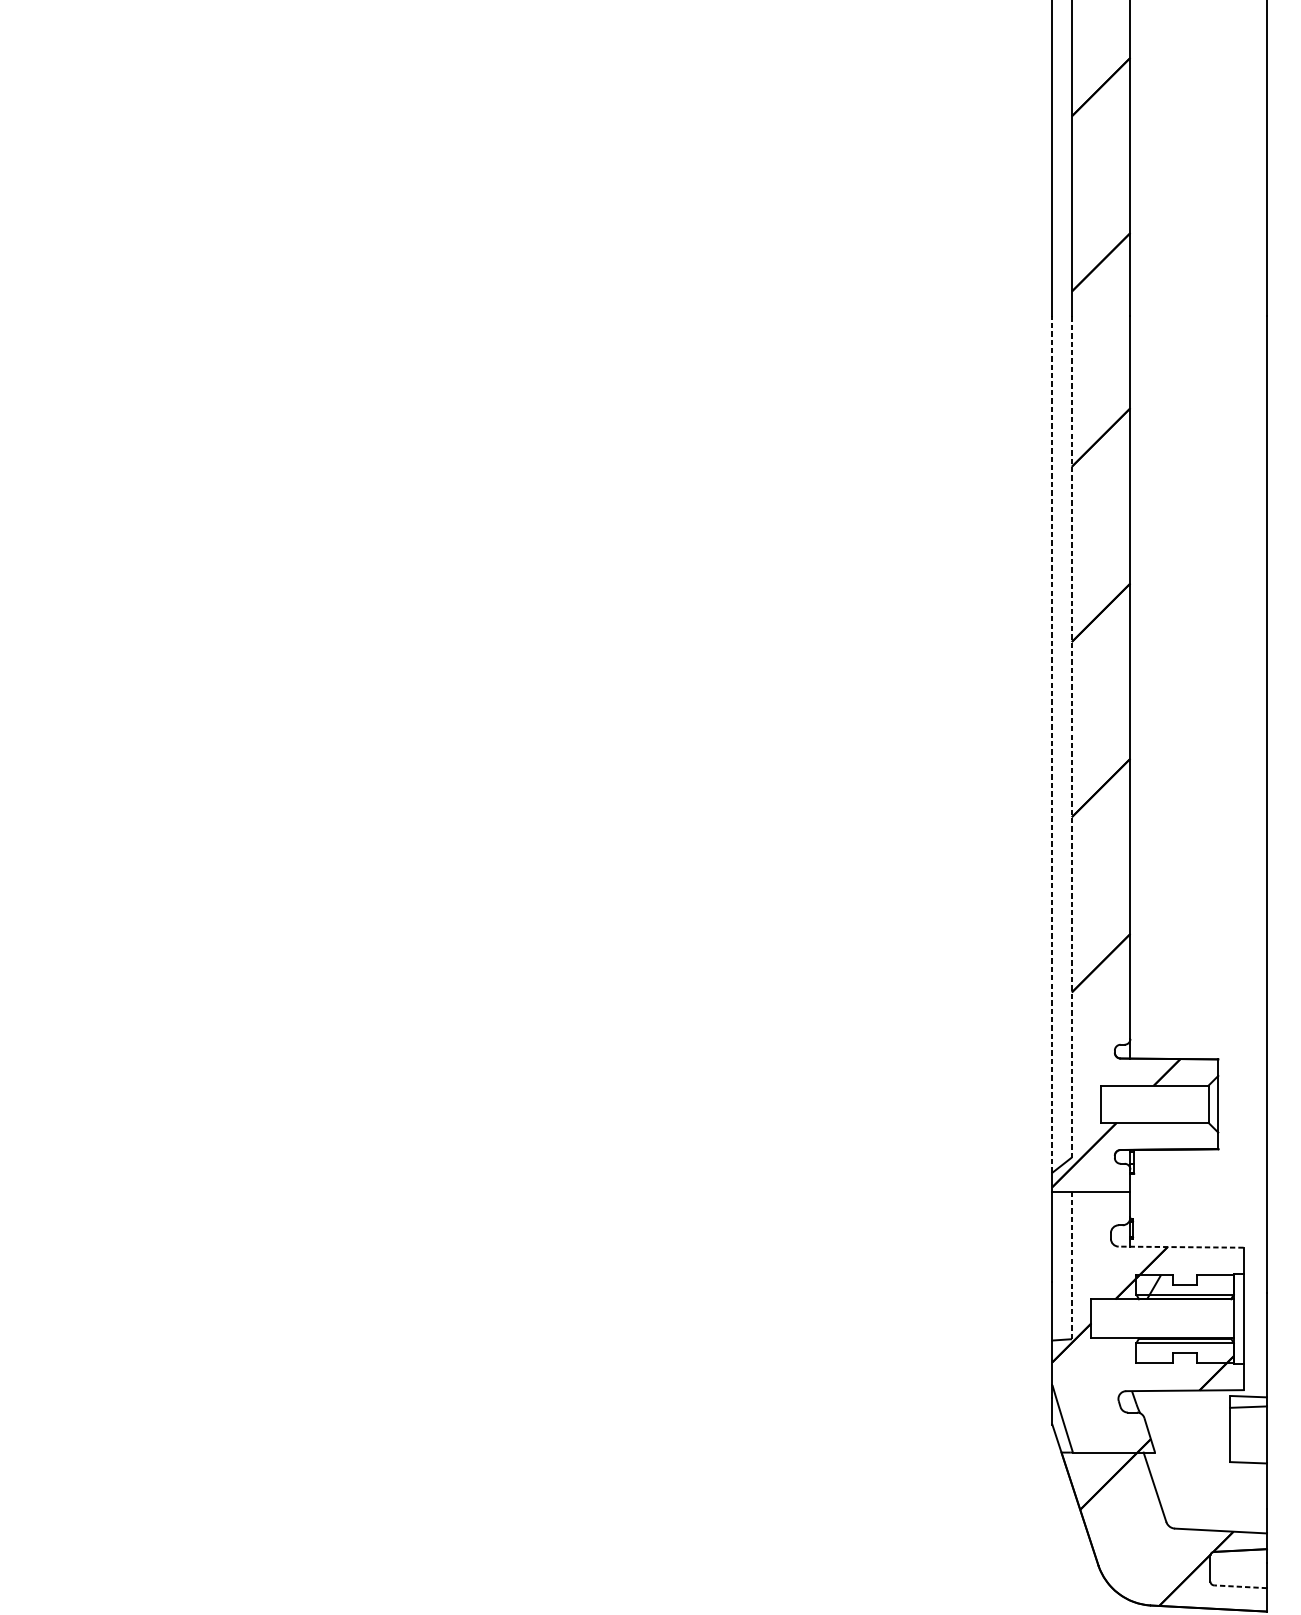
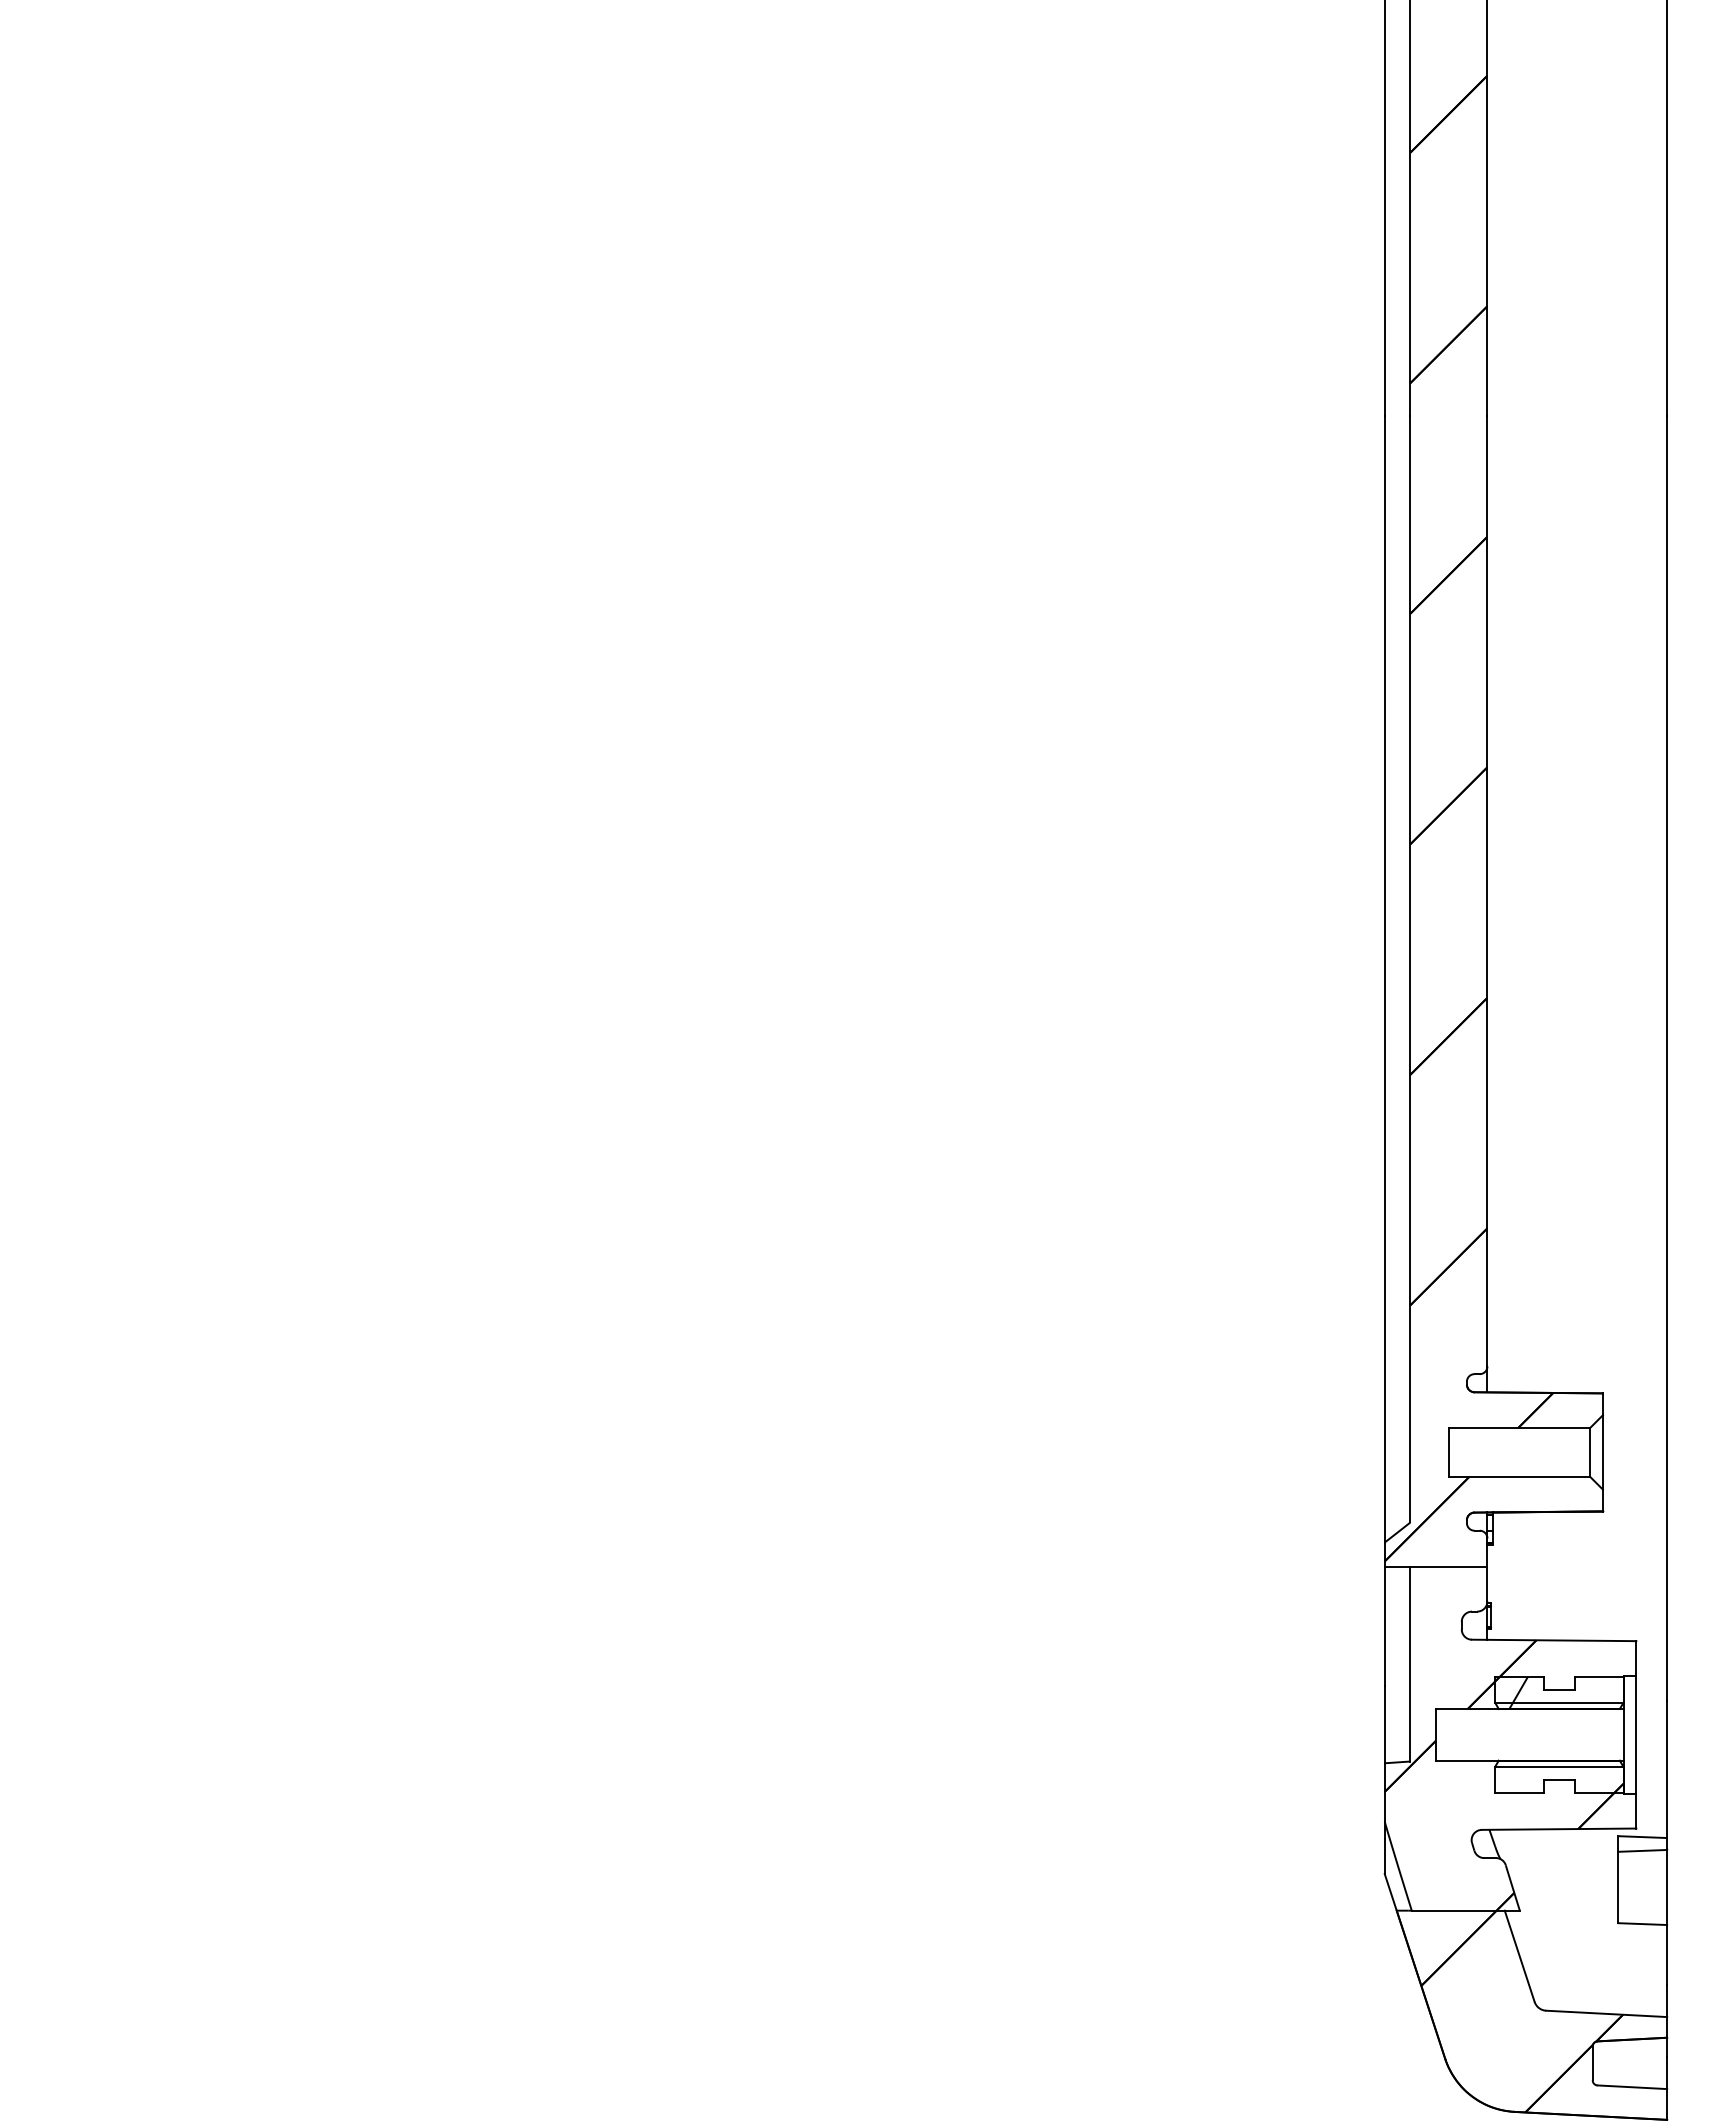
line: (1071, 737) -> (1410, 969), dashed -> solid
line: (1052, 744) -> (1384, 978), dashed -> solid
line: (1180, 1247) -> (1553, 1640), dashed -> solid
line: (1071, 1265) -> (1410, 1664), dashed -> solid
line: (1240, 1586) -> (1632, 2087), dashed -> solid

